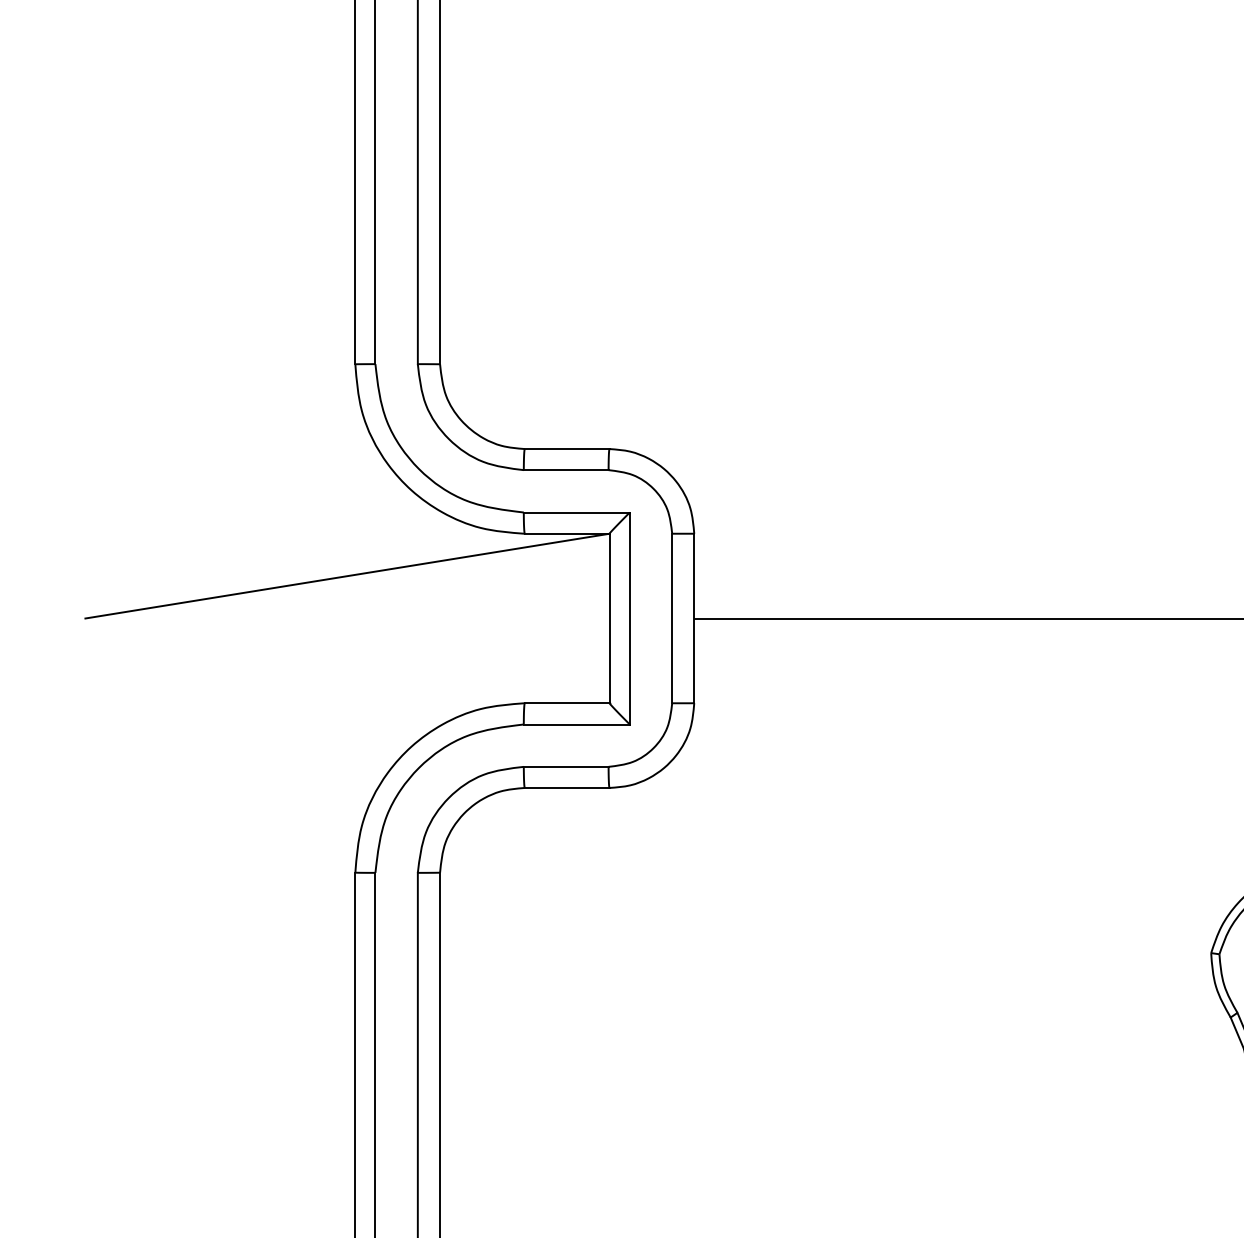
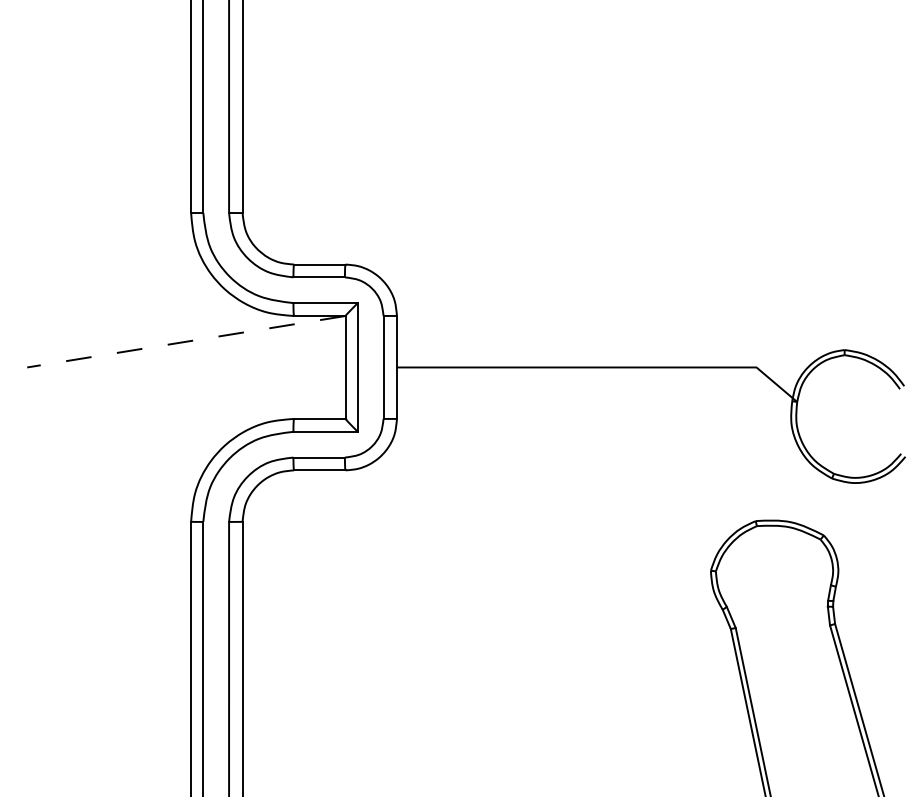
line: (346, 575) -> (185, 341), solid -> dashed

